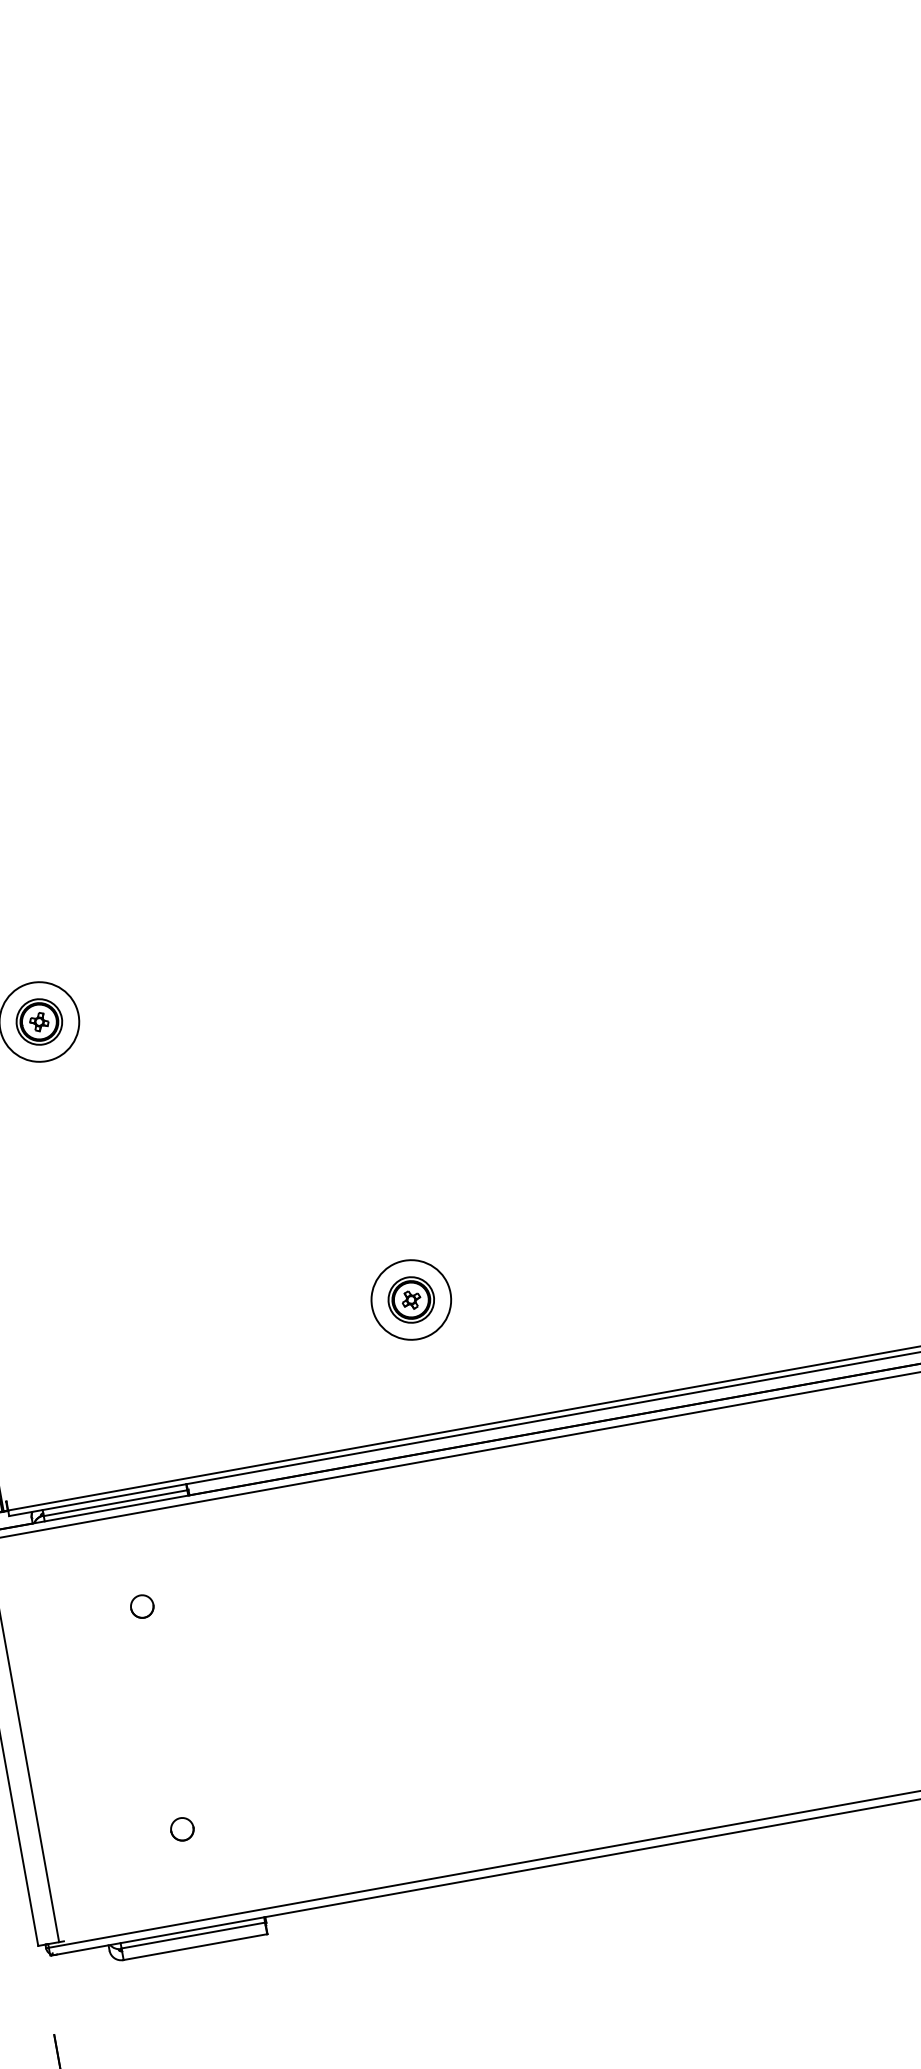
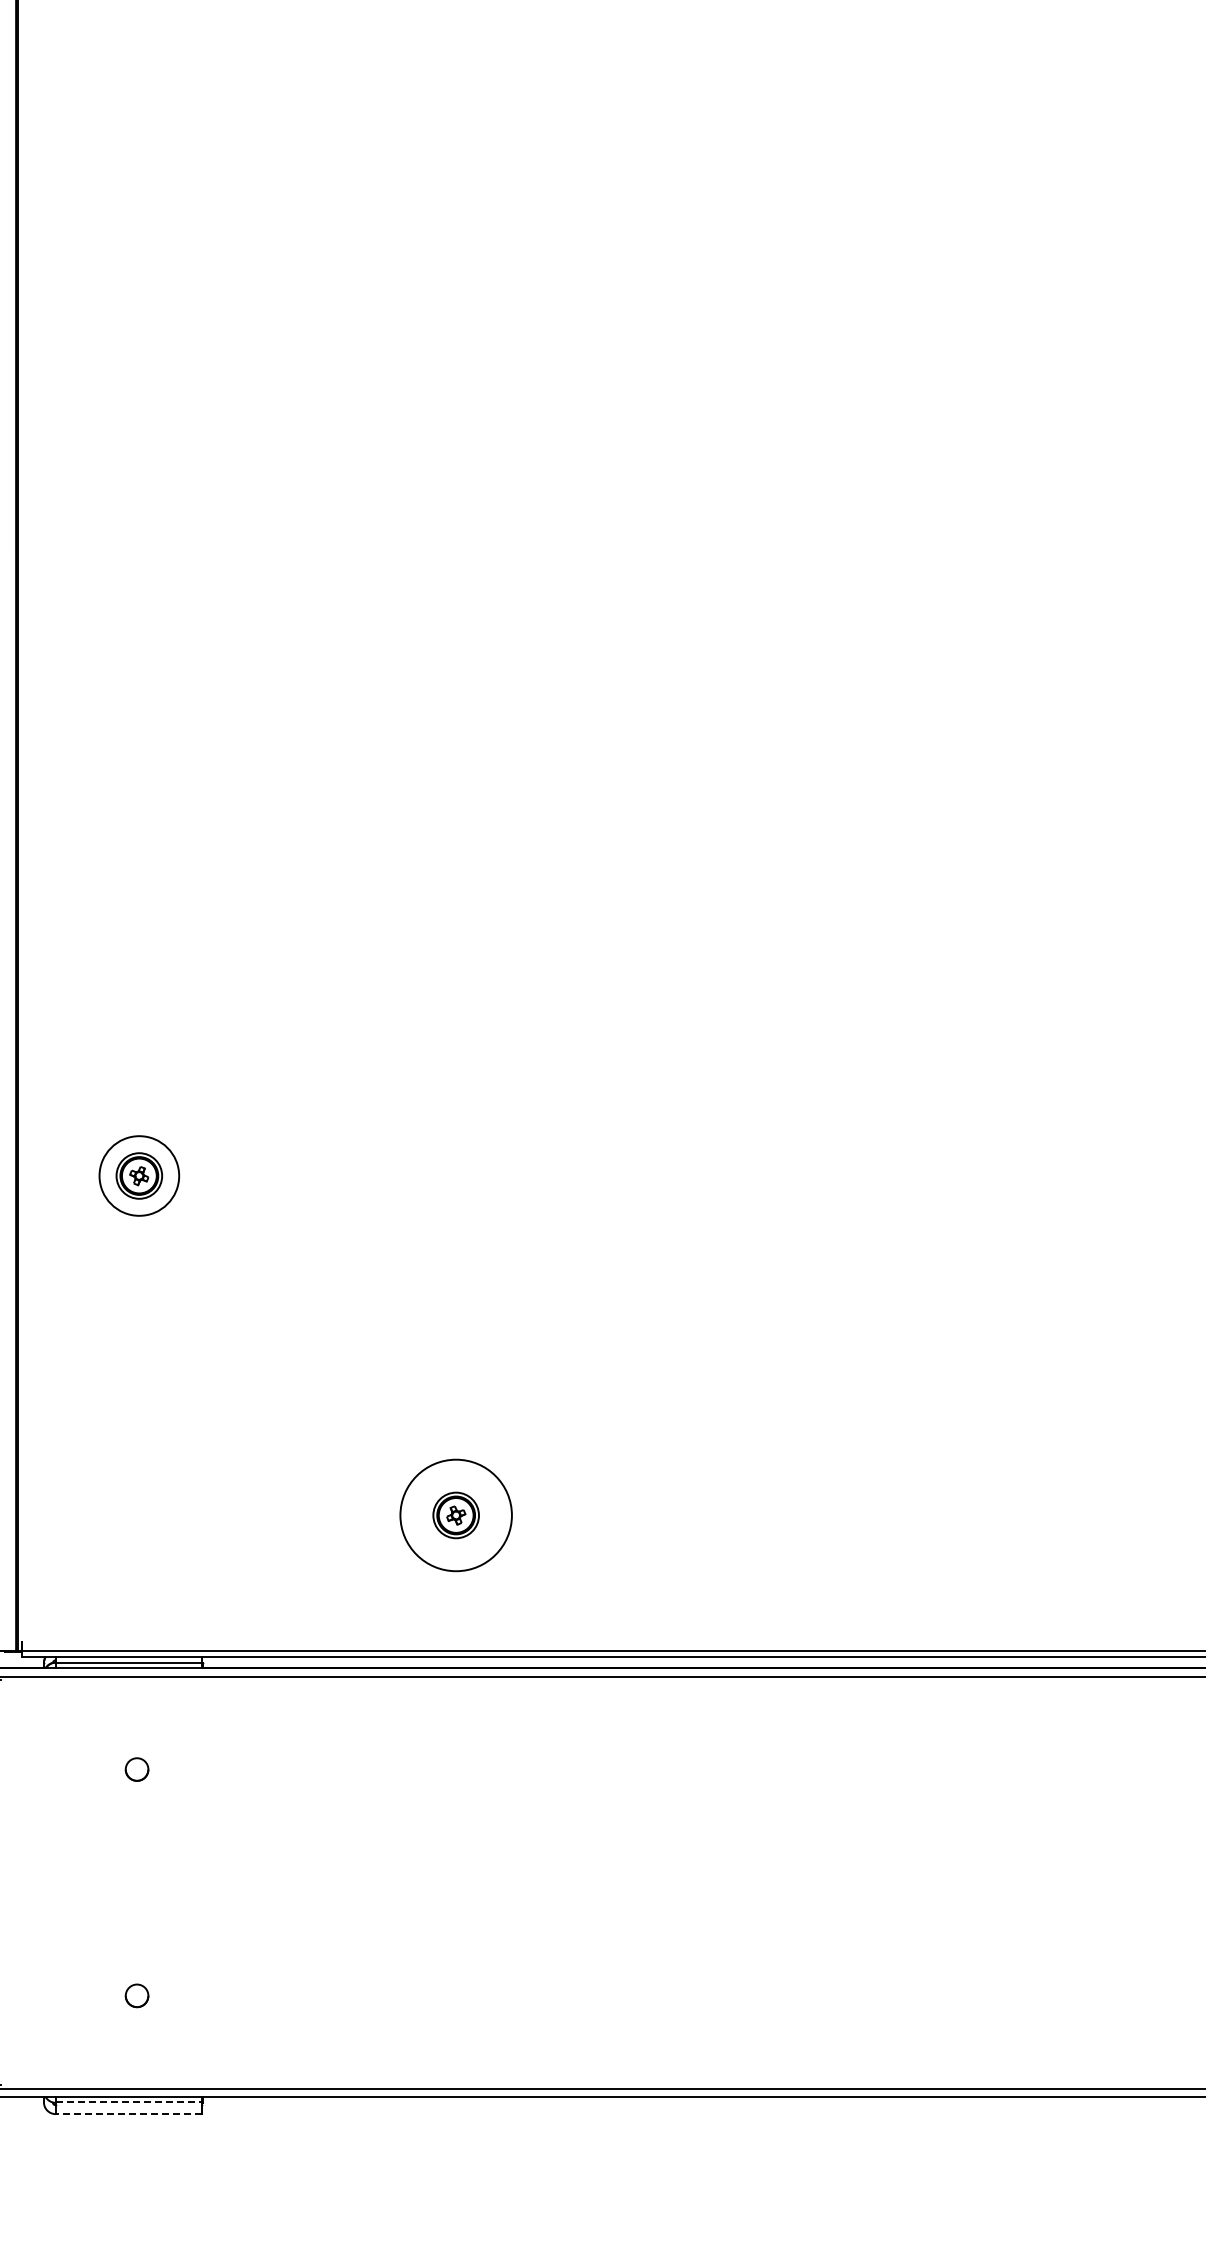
circle: (411, 1299) -> (456, 1515), size x1.4
line: (193, 1935) -> (129, 2102), solid -> dashed
line: (195, 1947) -> (129, 2114), solid -> dashed

